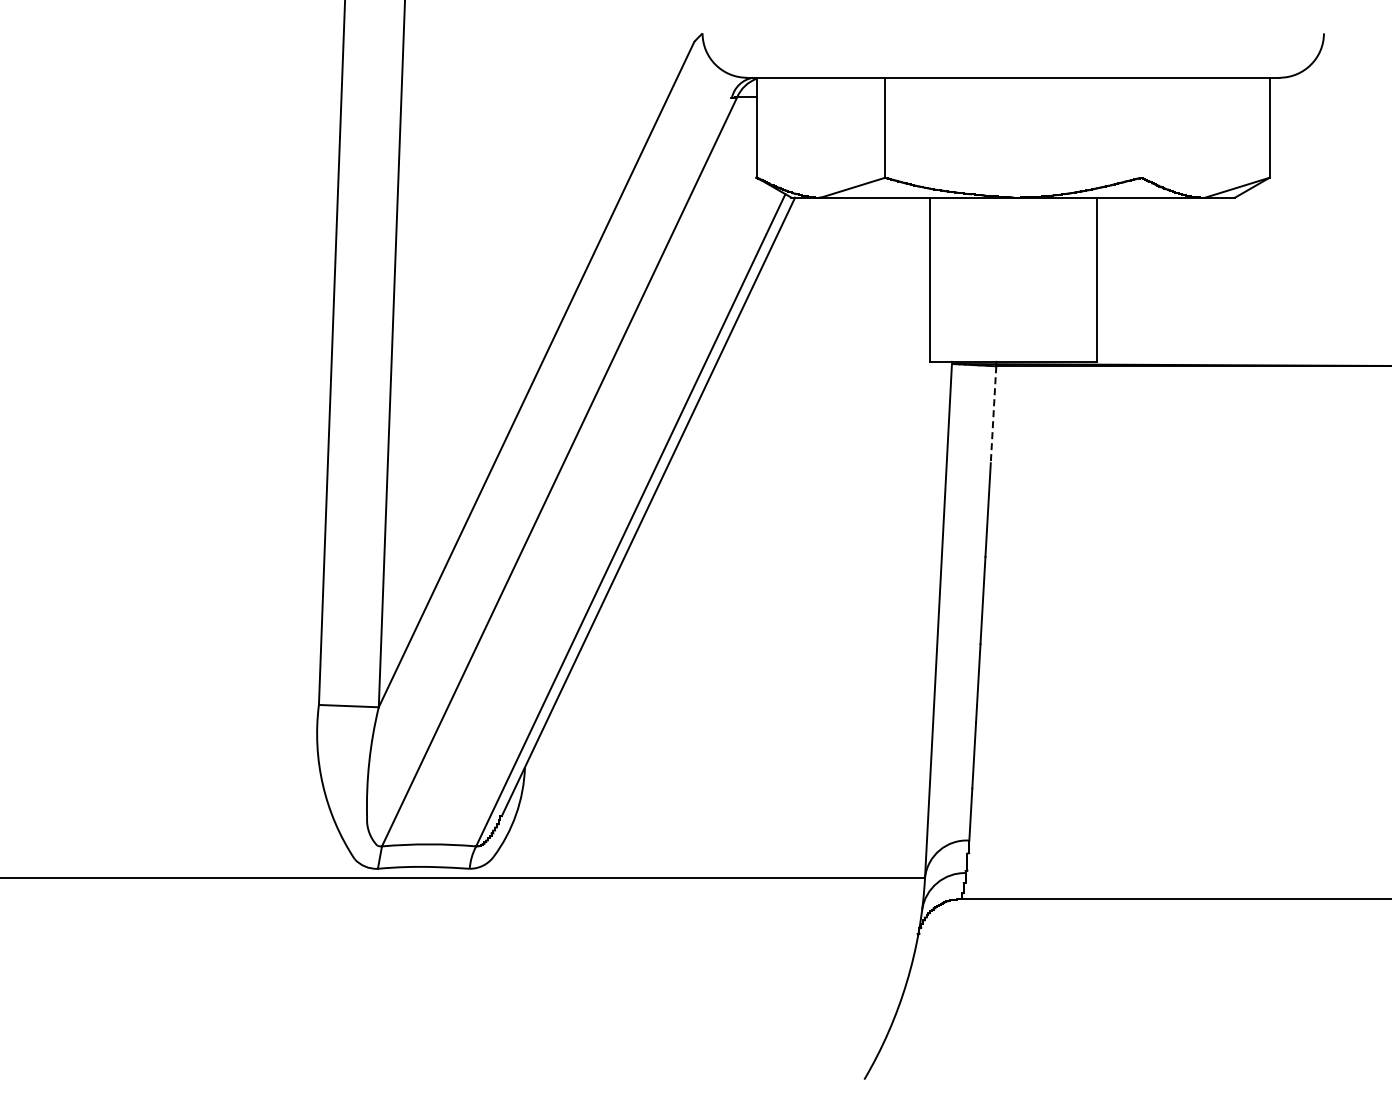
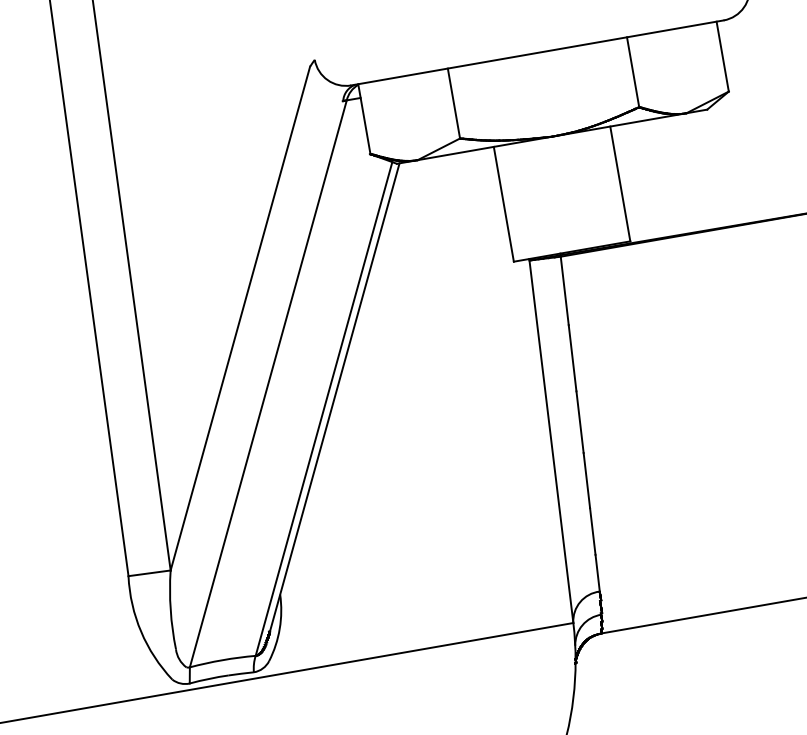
line: (1141, 127) -> (633, 72), added
line: (993, 414) -> (564, 290), dashed -> solid

